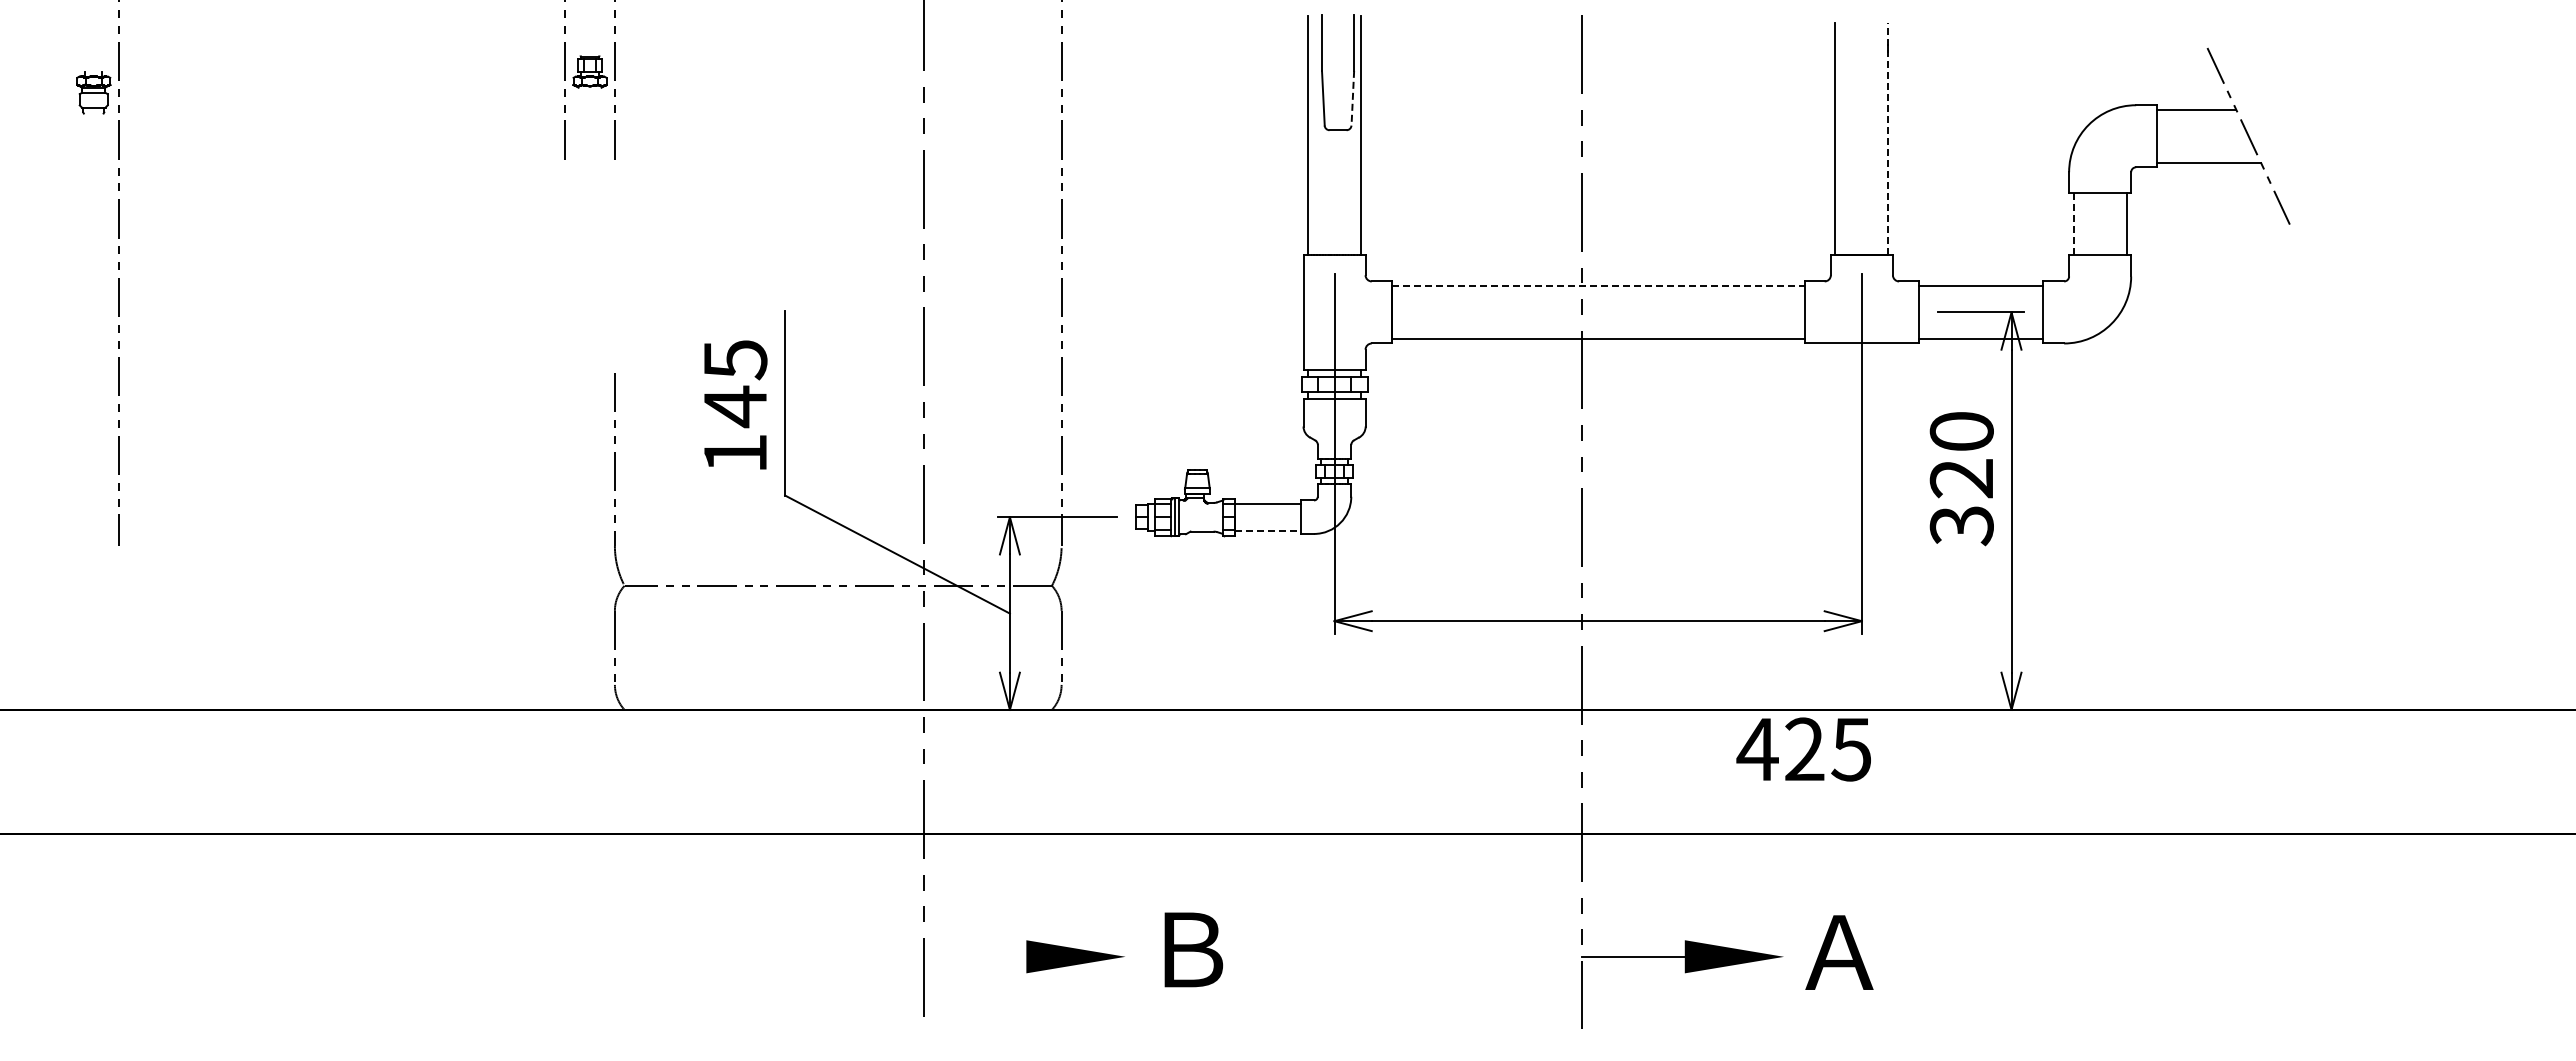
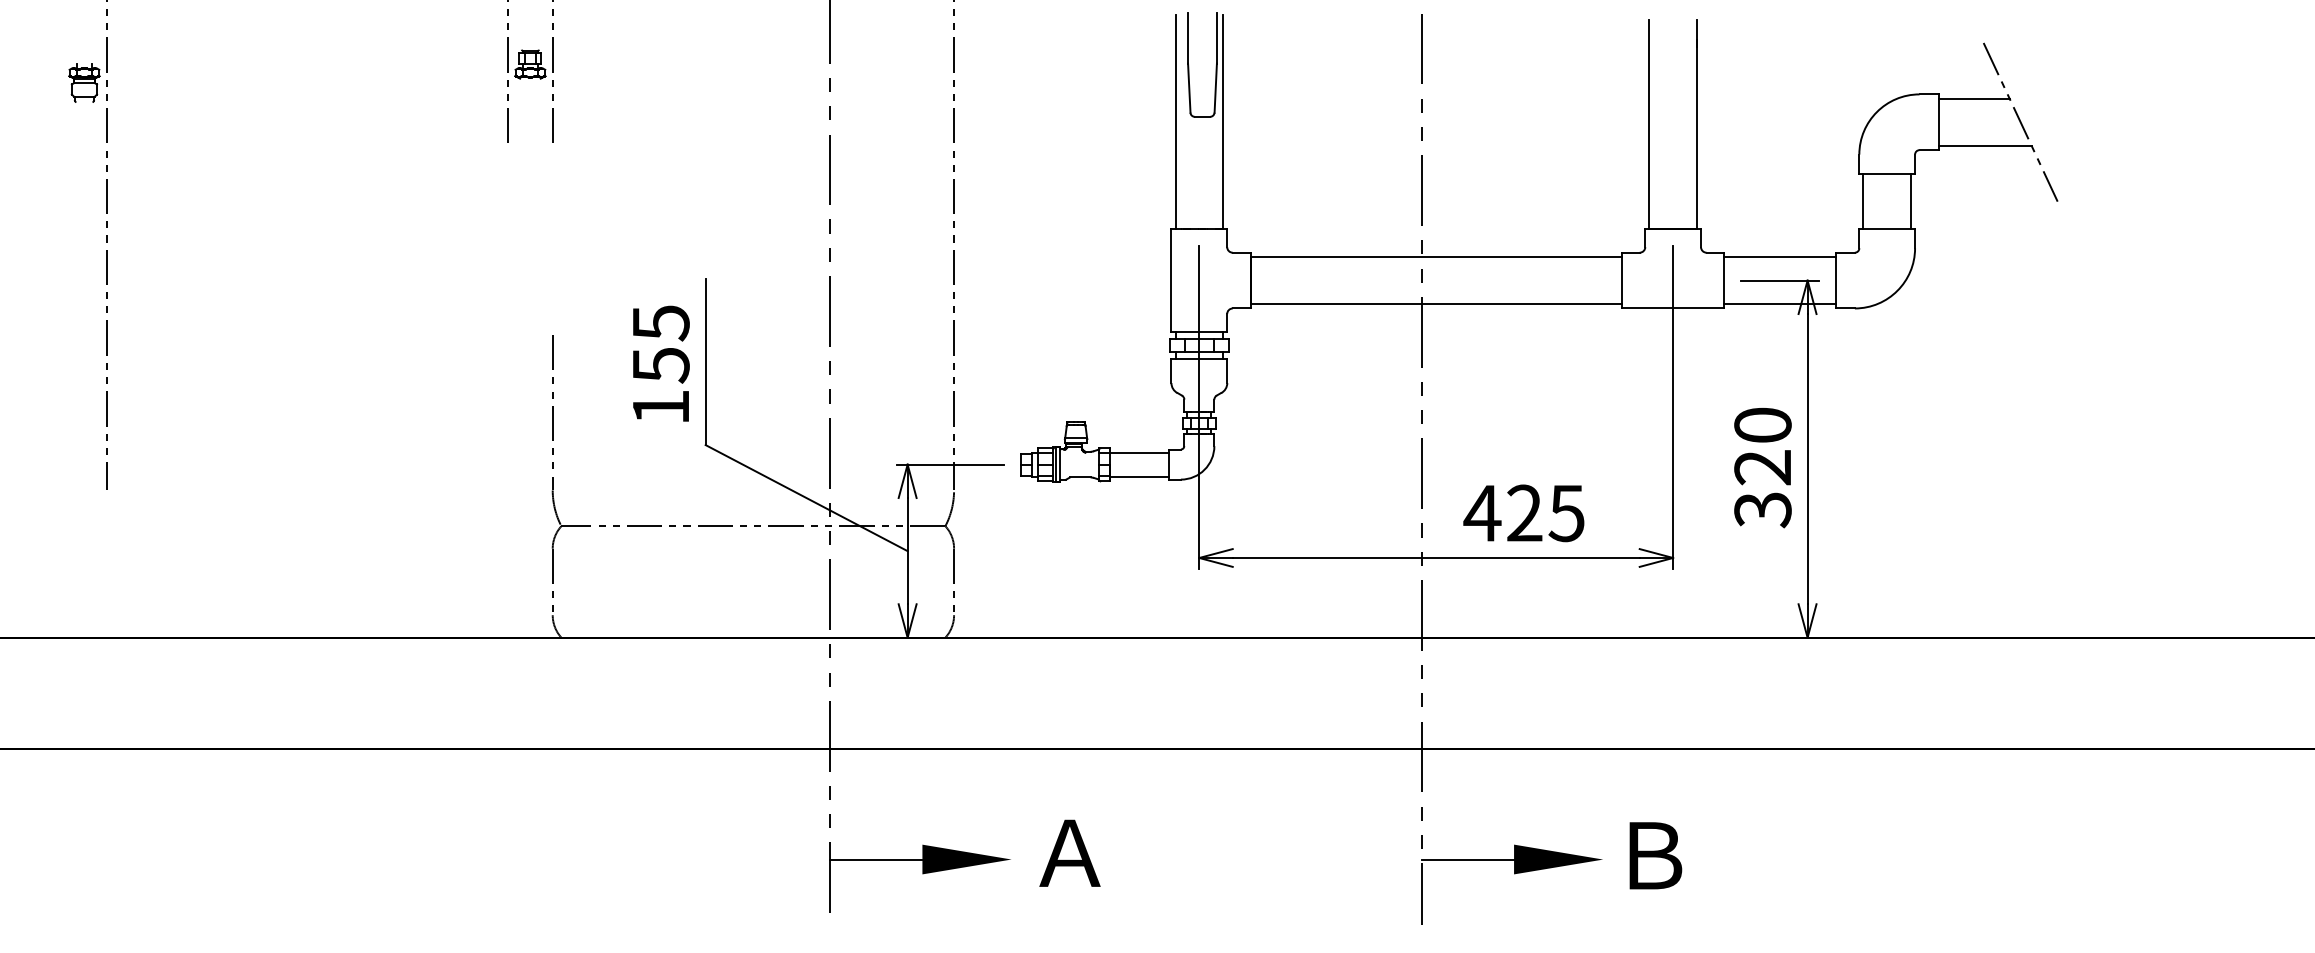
line: (1352, 98) -> (1215, 88), dashed -> solid
line: (1888, 138) -> (1697, 124), dashed -> solid
line: (2073, 223) -> (1863, 200), dashed -> solid
line: (1598, 286) -> (1436, 257), dashed -> solid
text: (735, 406) -> (661, 365), 145 -> 155
text: (1961, 479) -> (1762, 468), moved
line: (1268, 530) -> (1139, 476), dashed -> solid
text: (1803, 749) -> (1523, 513), moved
text: (1190, 949) -> (1069, 852), Ｂ -> Ａ
text: (1839, 952) -> (1653, 855), Ａ -> Ｂ
line: (974, 956) -> (875, 859), added

